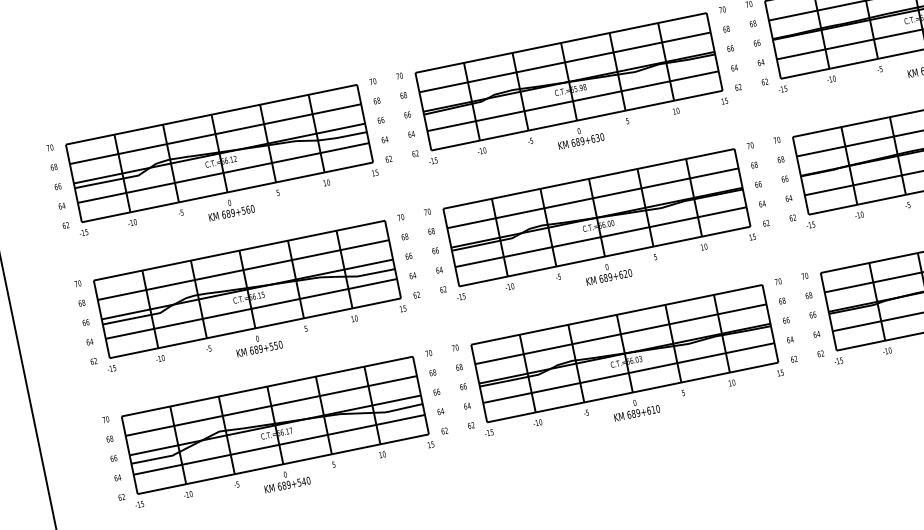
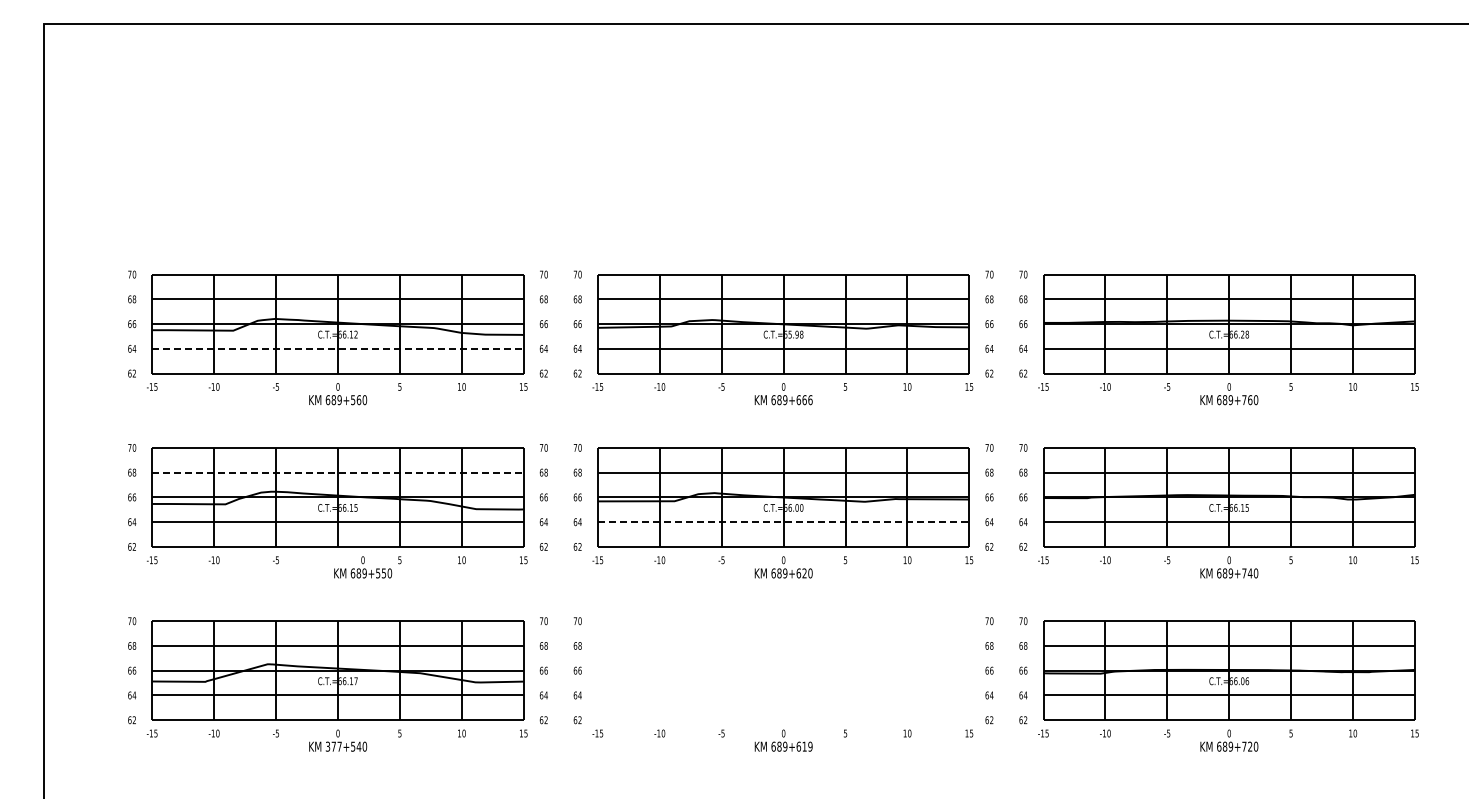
text: (600, 137) -> (807, 400), 689+630 -> 689+666
line: (223, 172) -> (338, 348), solid -> dashed
line: (600, 237) -> (783, 522), solid -> dashed
line: (243, 269) -> (338, 472), solid -> dashed
text: (259, 344) -> (363, 567), moved
part: (624, 353) -> (783, 670), removed
text: (658, 408) -> (810, 746), 689+610 -> 689+619
text: (283, 485) -> (333, 746), 689+540 -> 377+540

